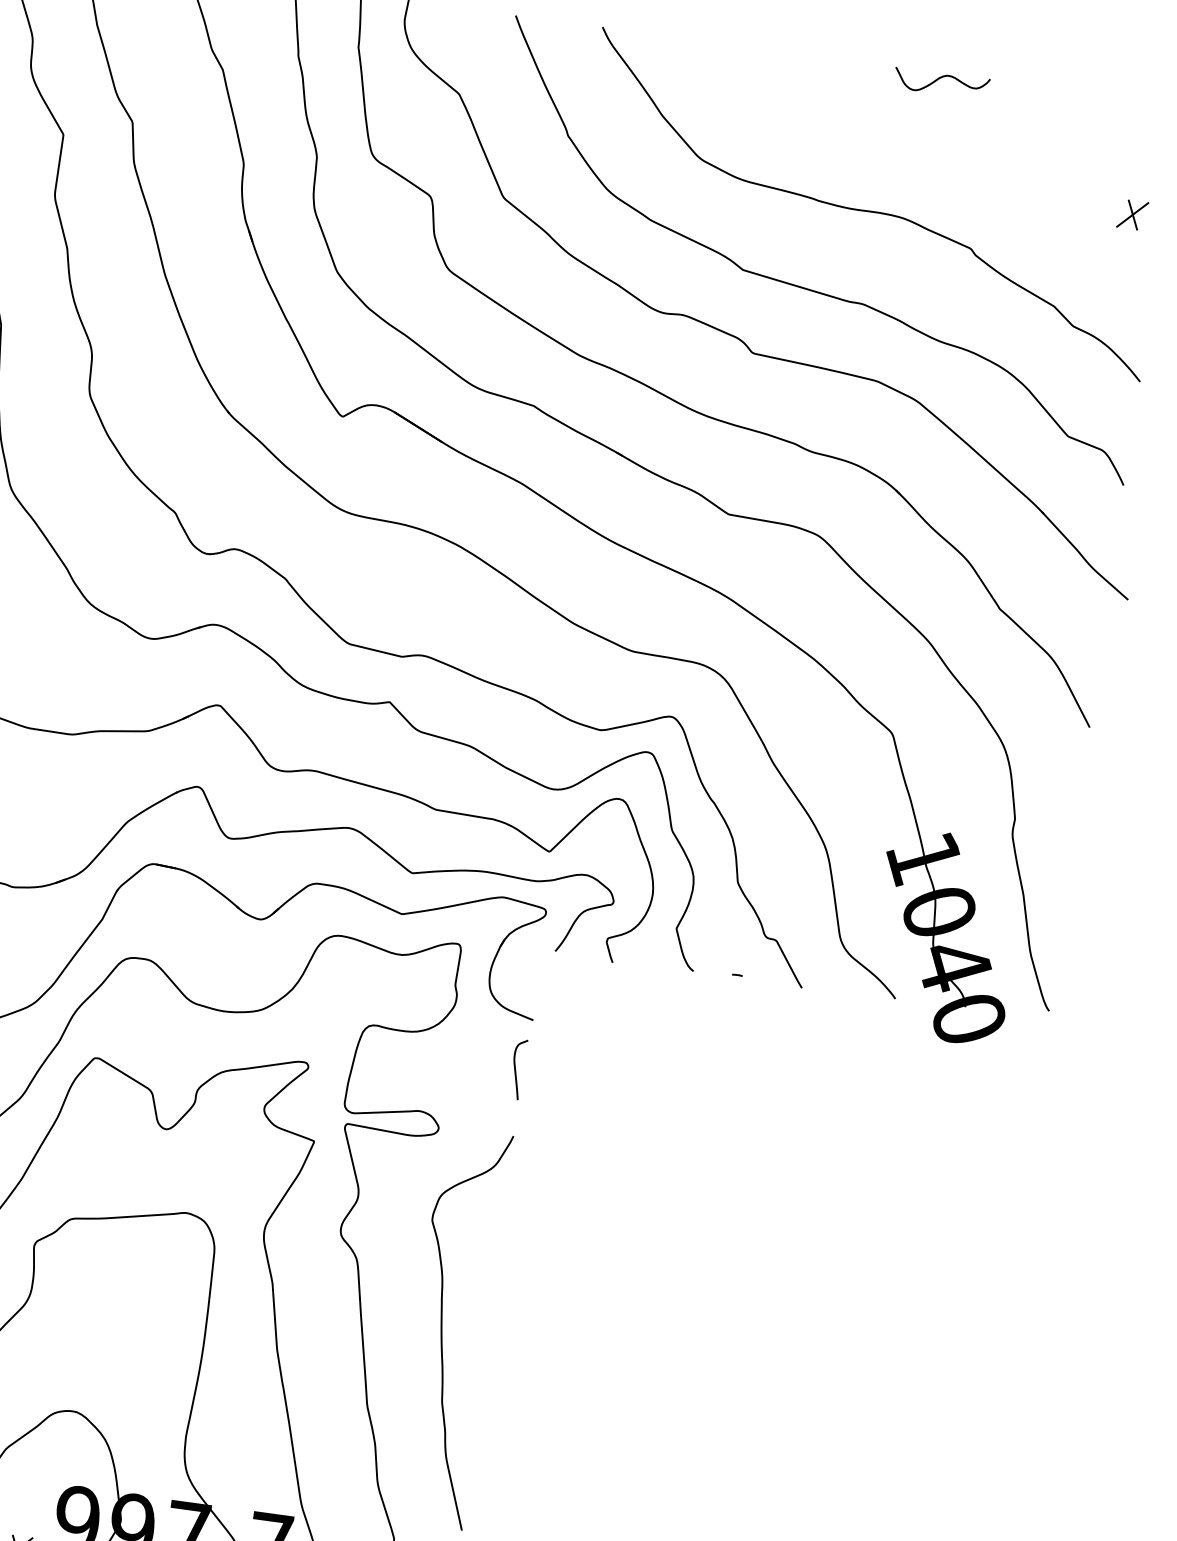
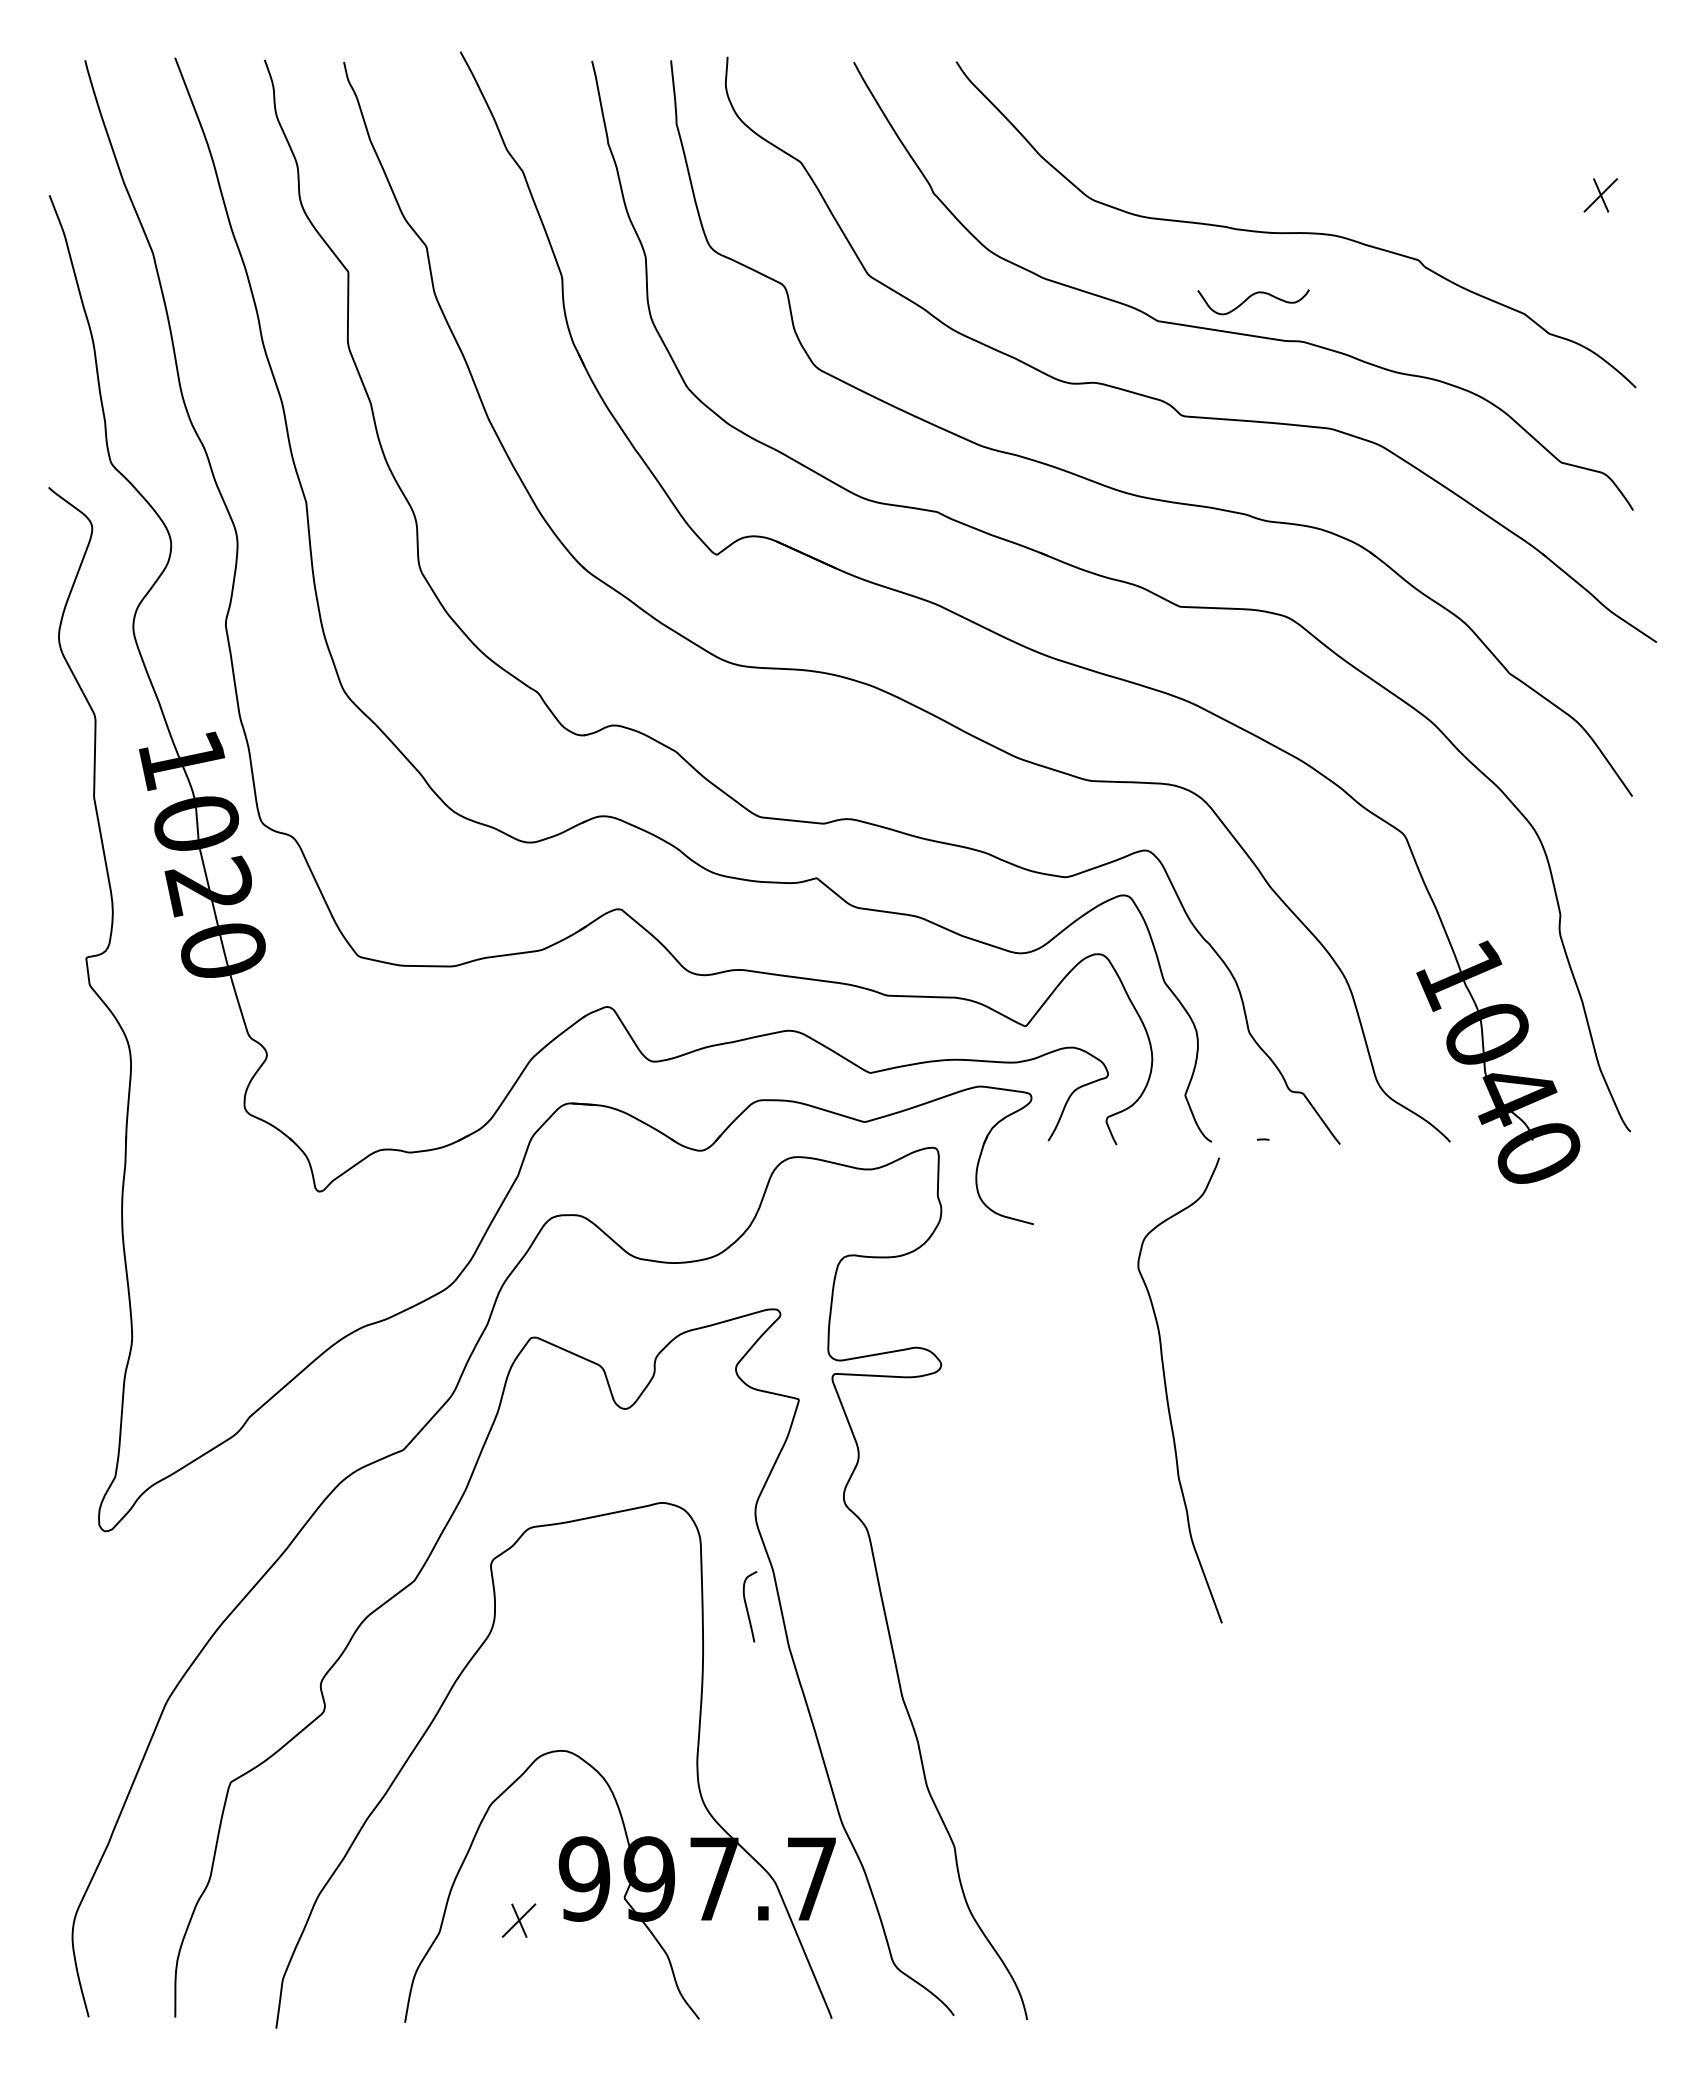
curve: (938, 79) -> (1249, 298), moved
curve: (516, 1068) -> (747, 1606), moved
curve: (442, 1328) -> (1167, 1391), moved

